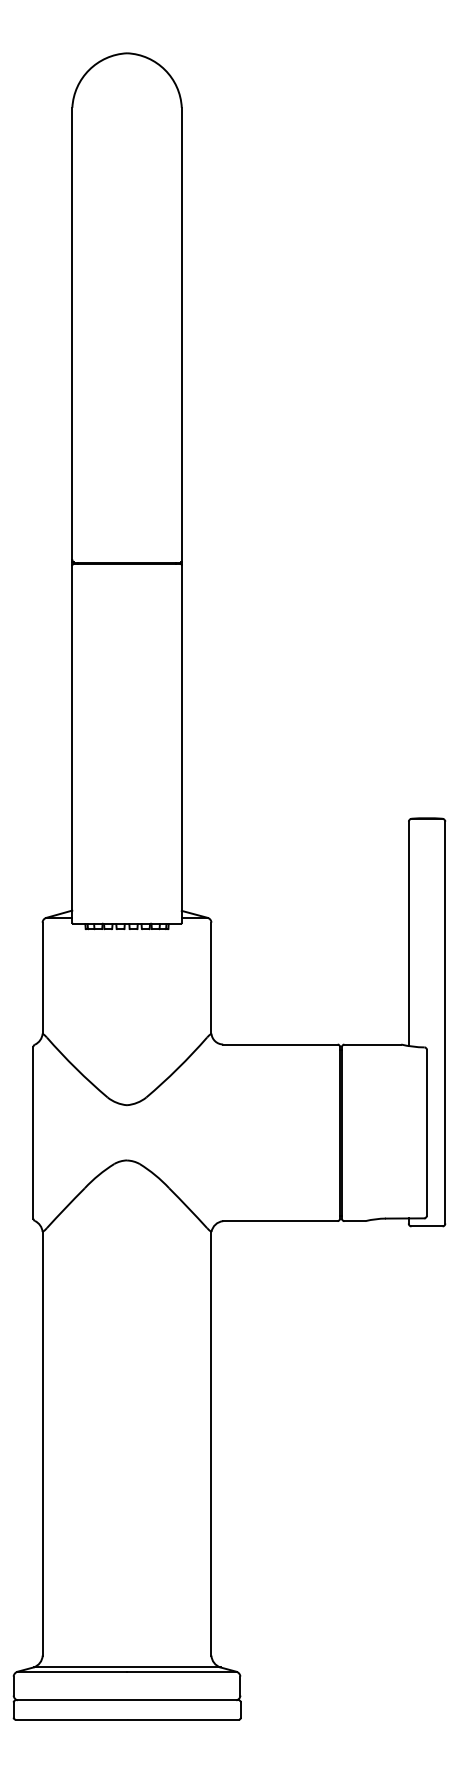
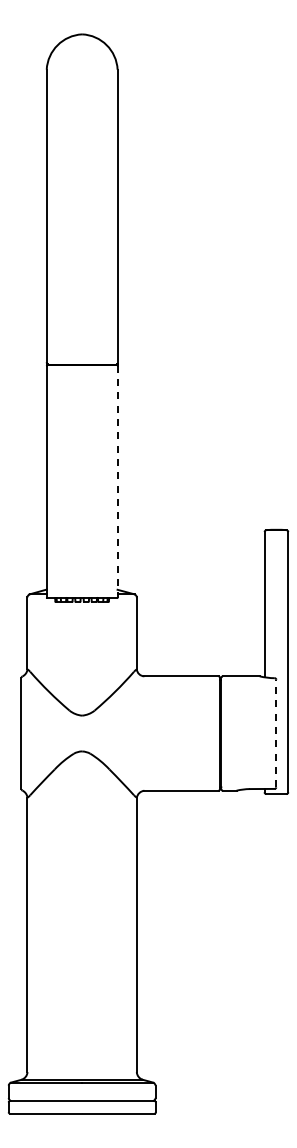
line: (181, 743) -> (117, 481), solid -> dashed
line: (427, 1132) -> (276, 733), solid -> dashed

